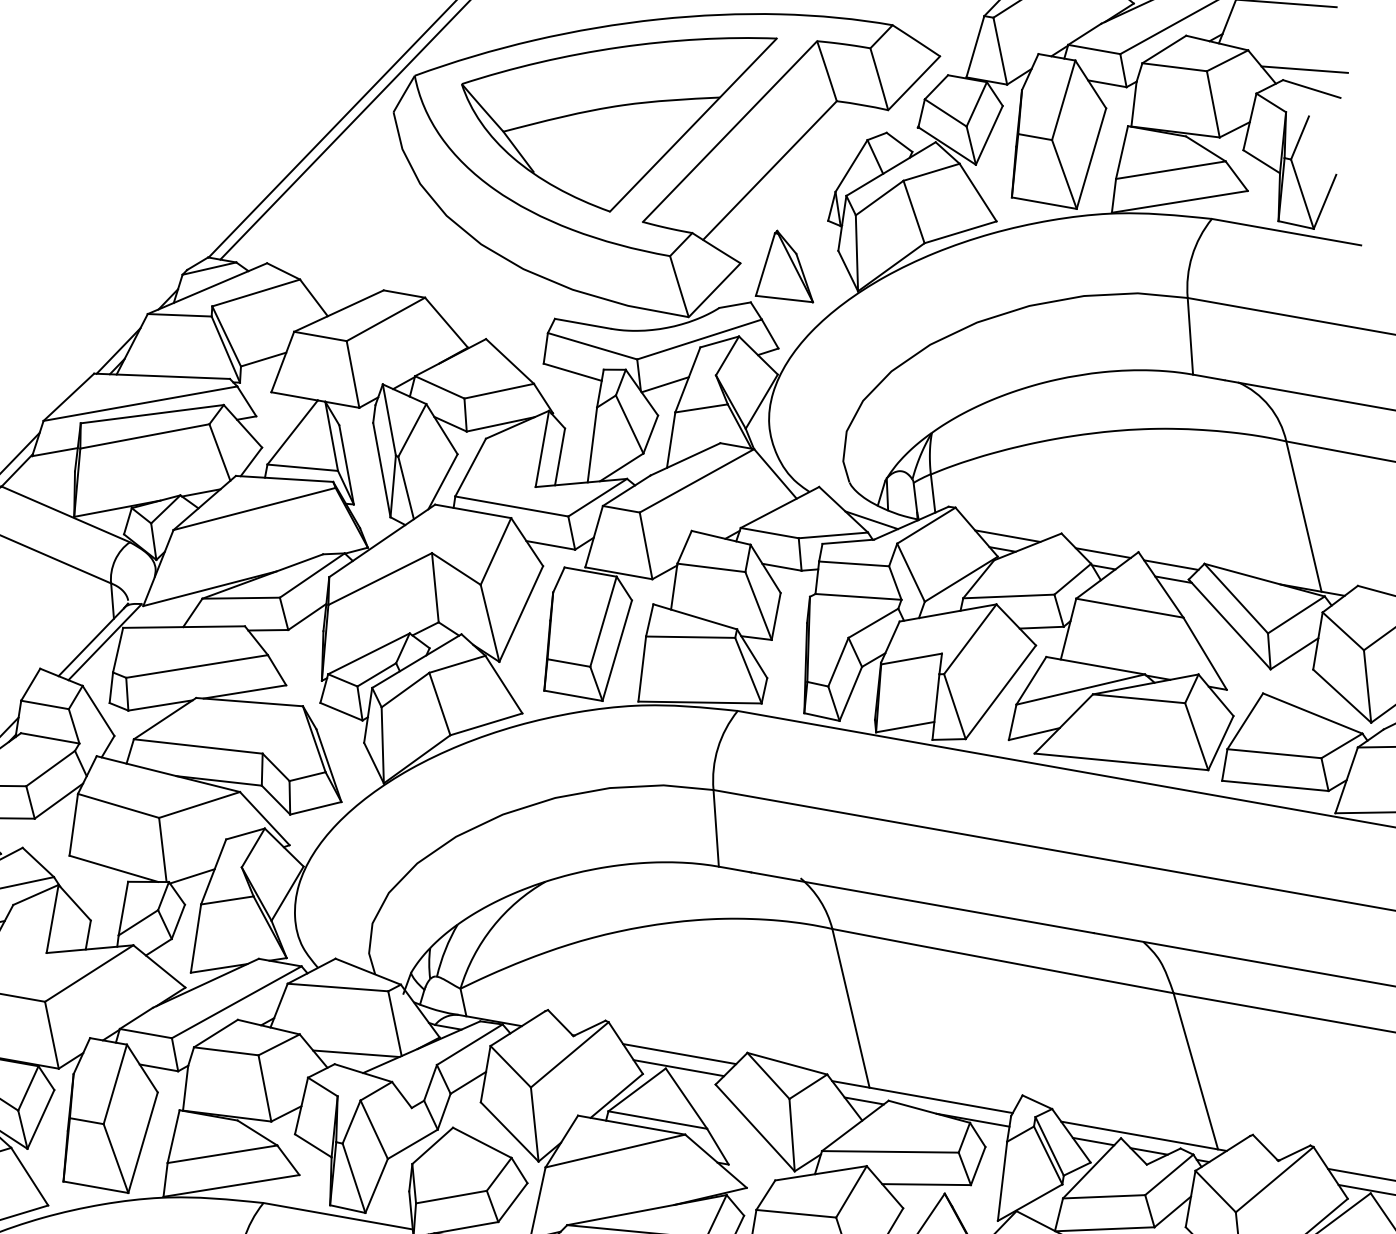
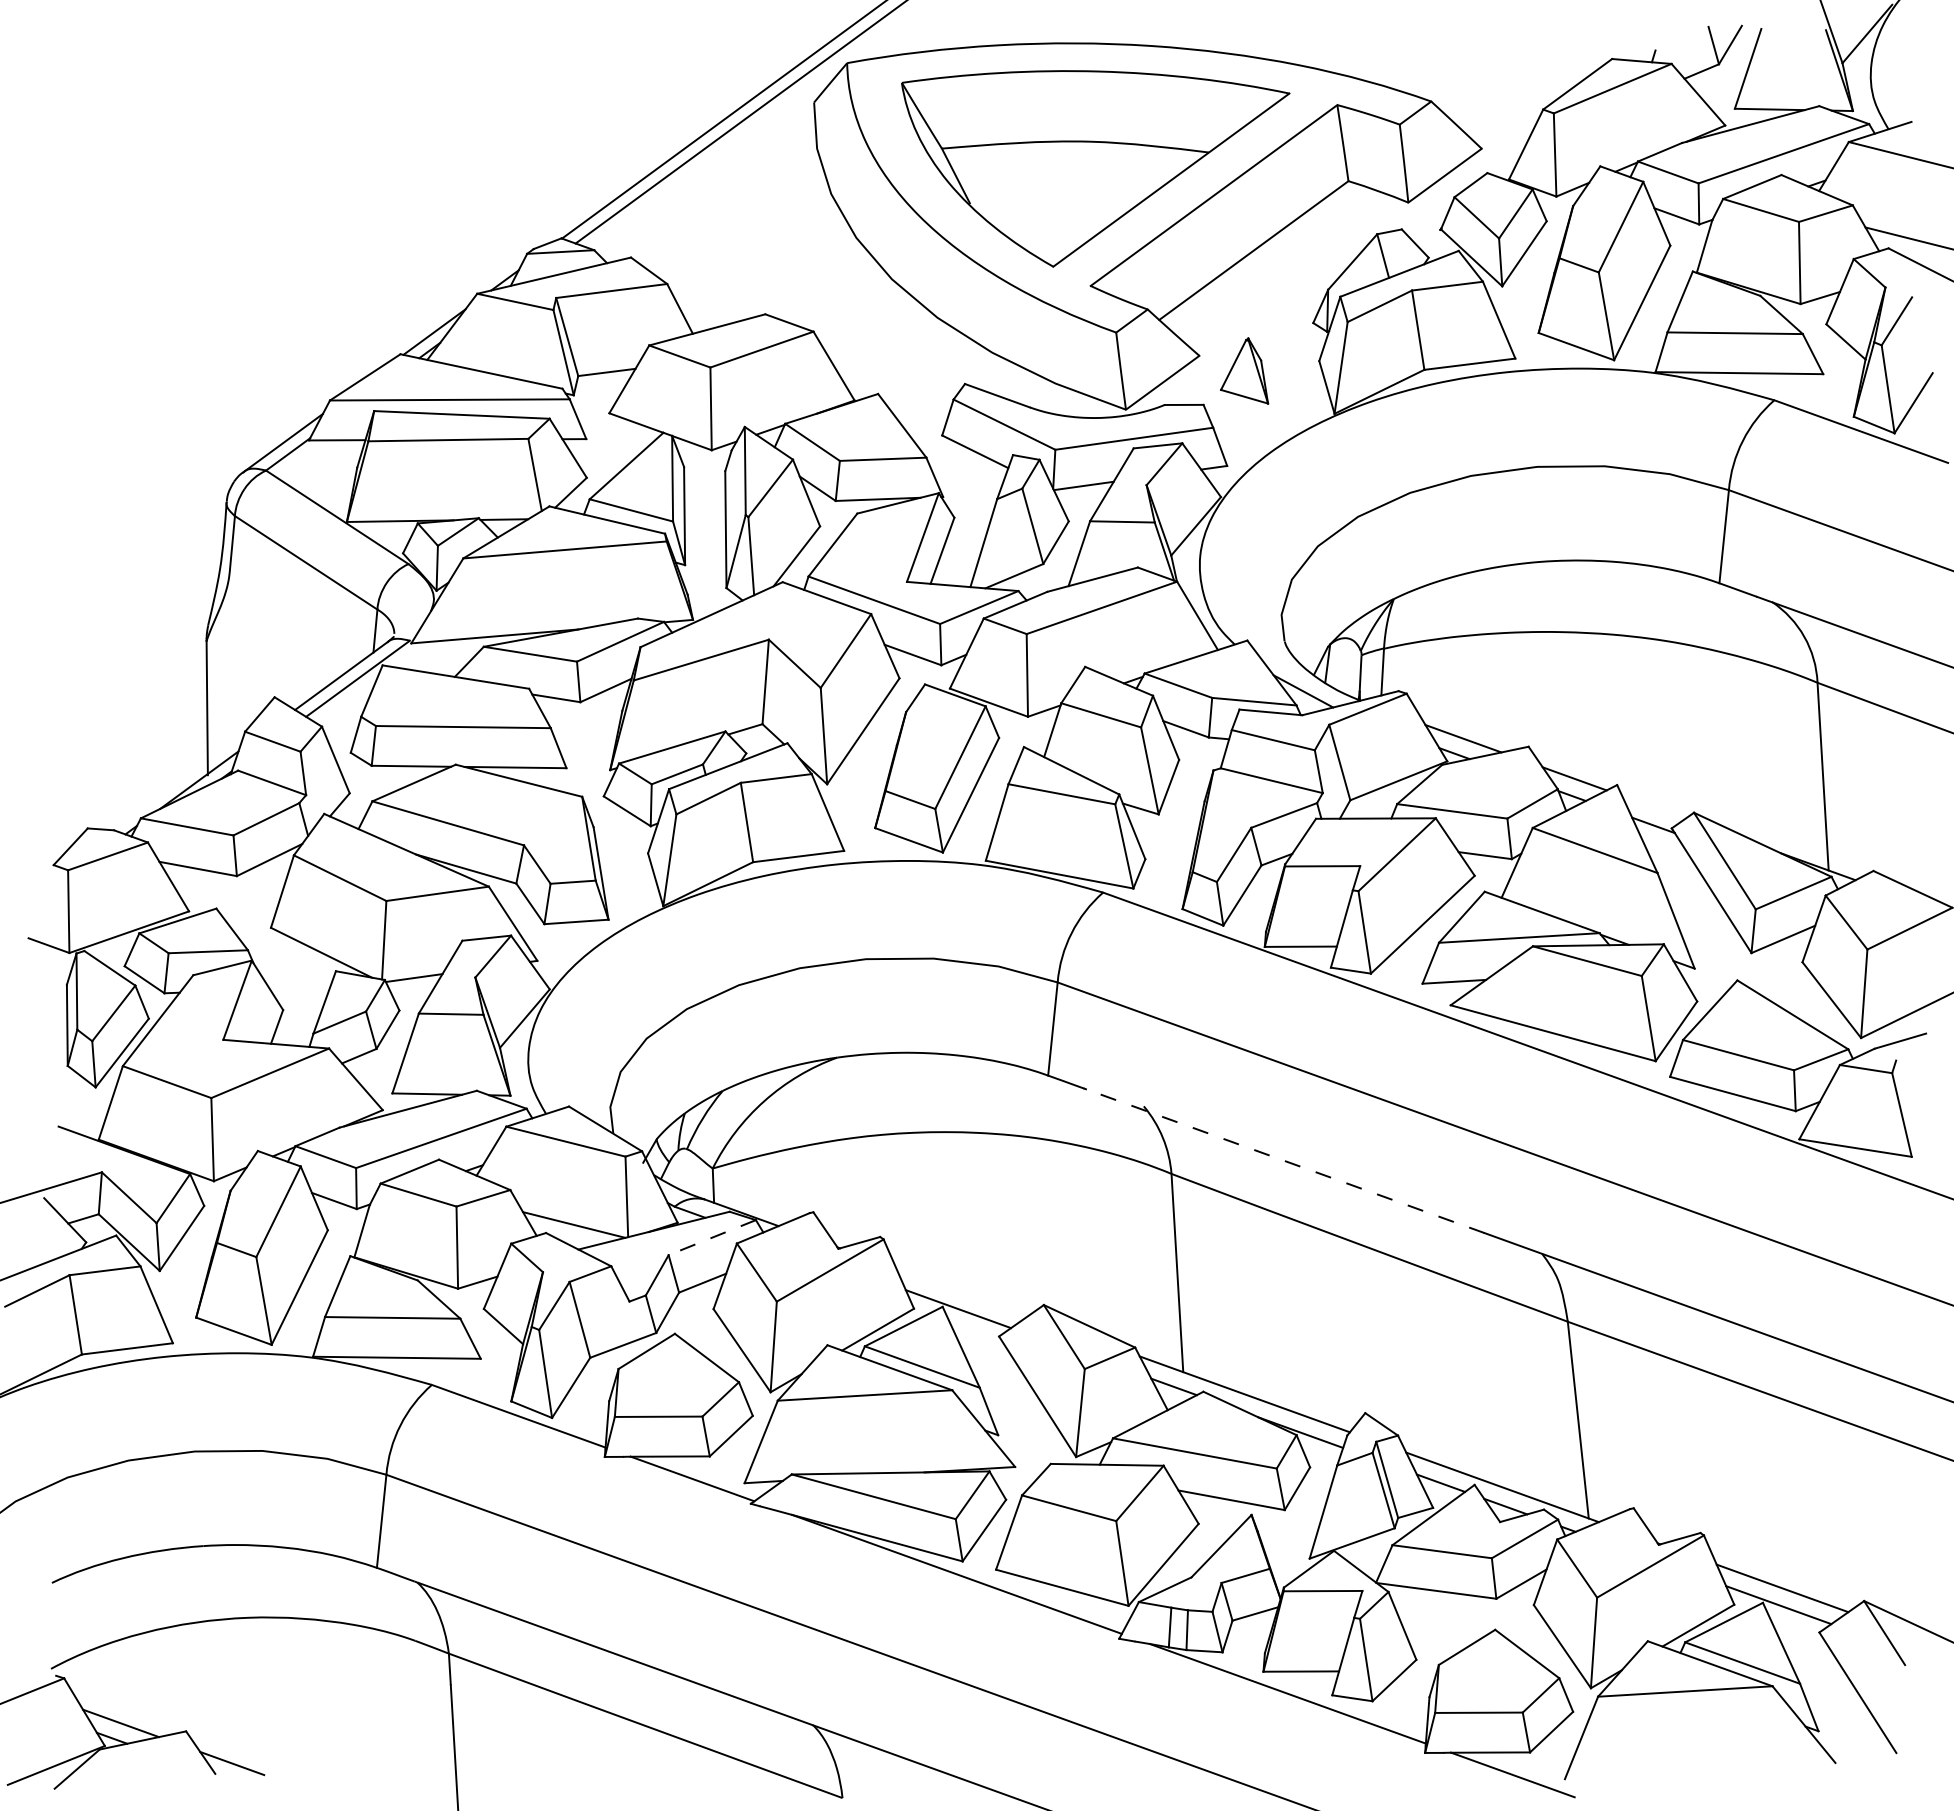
part: (779, 268) -> (1244, 370), size x0.7
line: (1171, 565) -> (1653, 807), removed
line: (922, 903) -> (1285, 1161), solid -> dashed
line: (469, 1044) -> (711, 1237), solid -> dashed
line: (679, 1054) -> (962, 1292), removed

